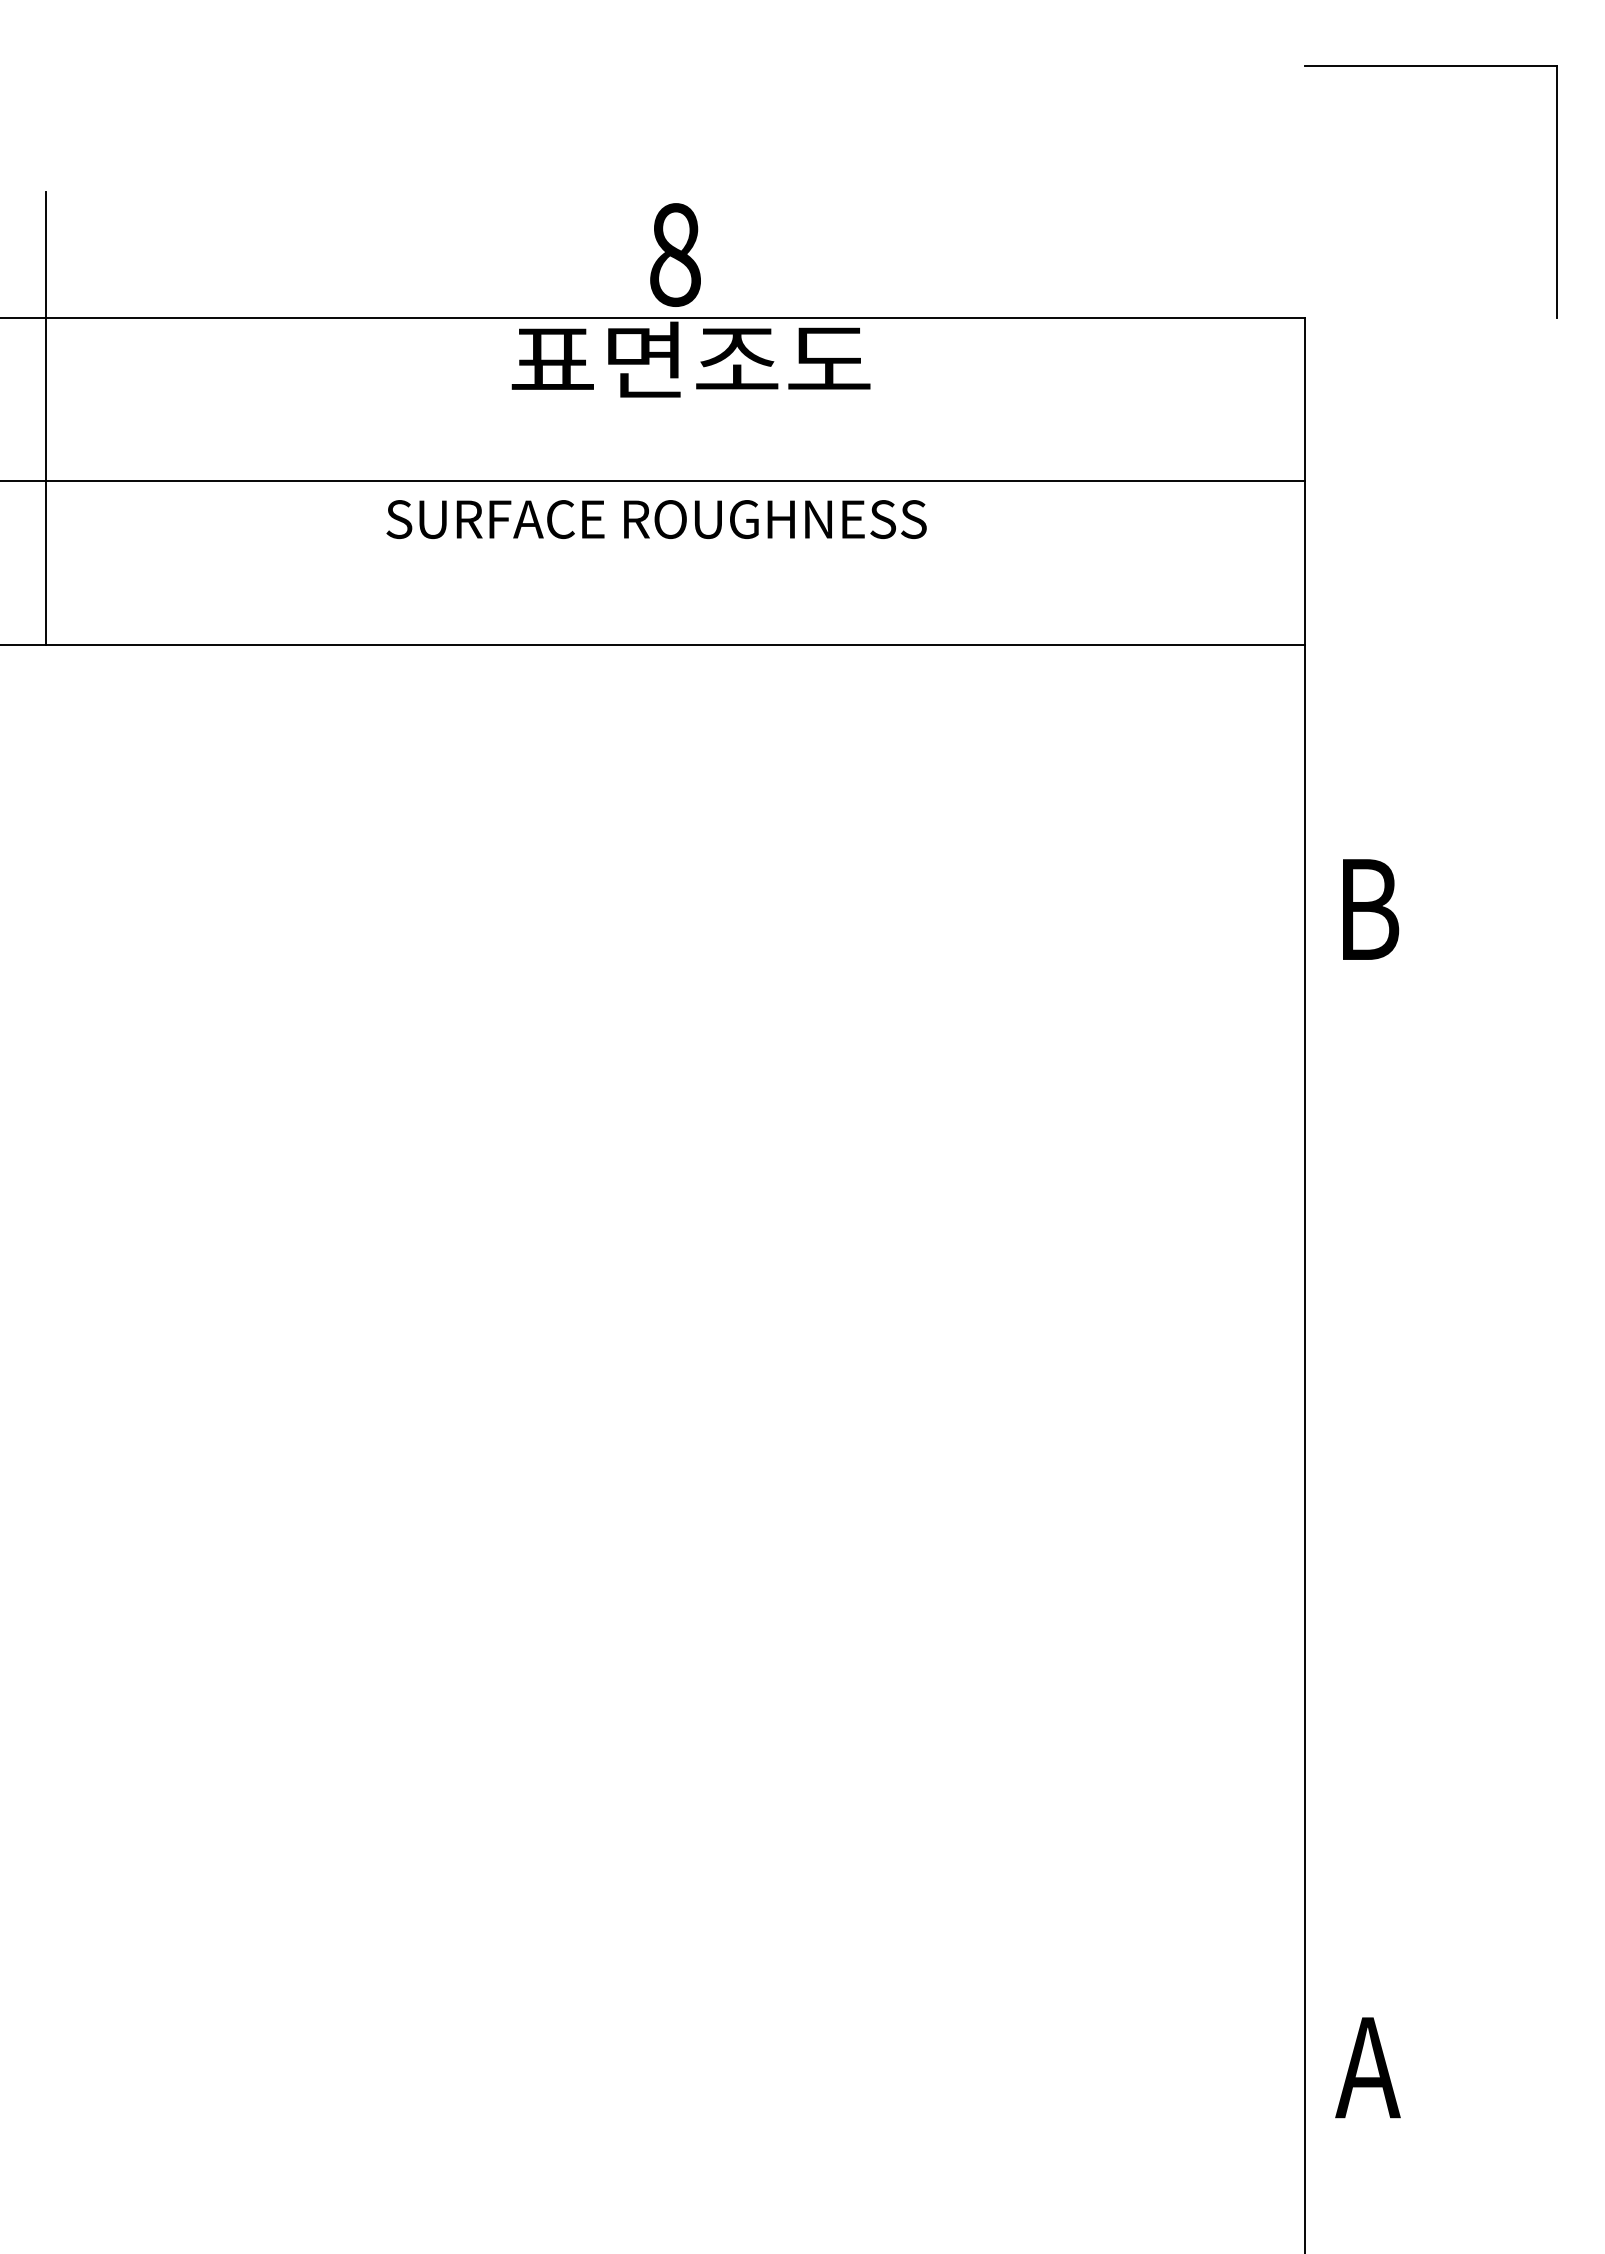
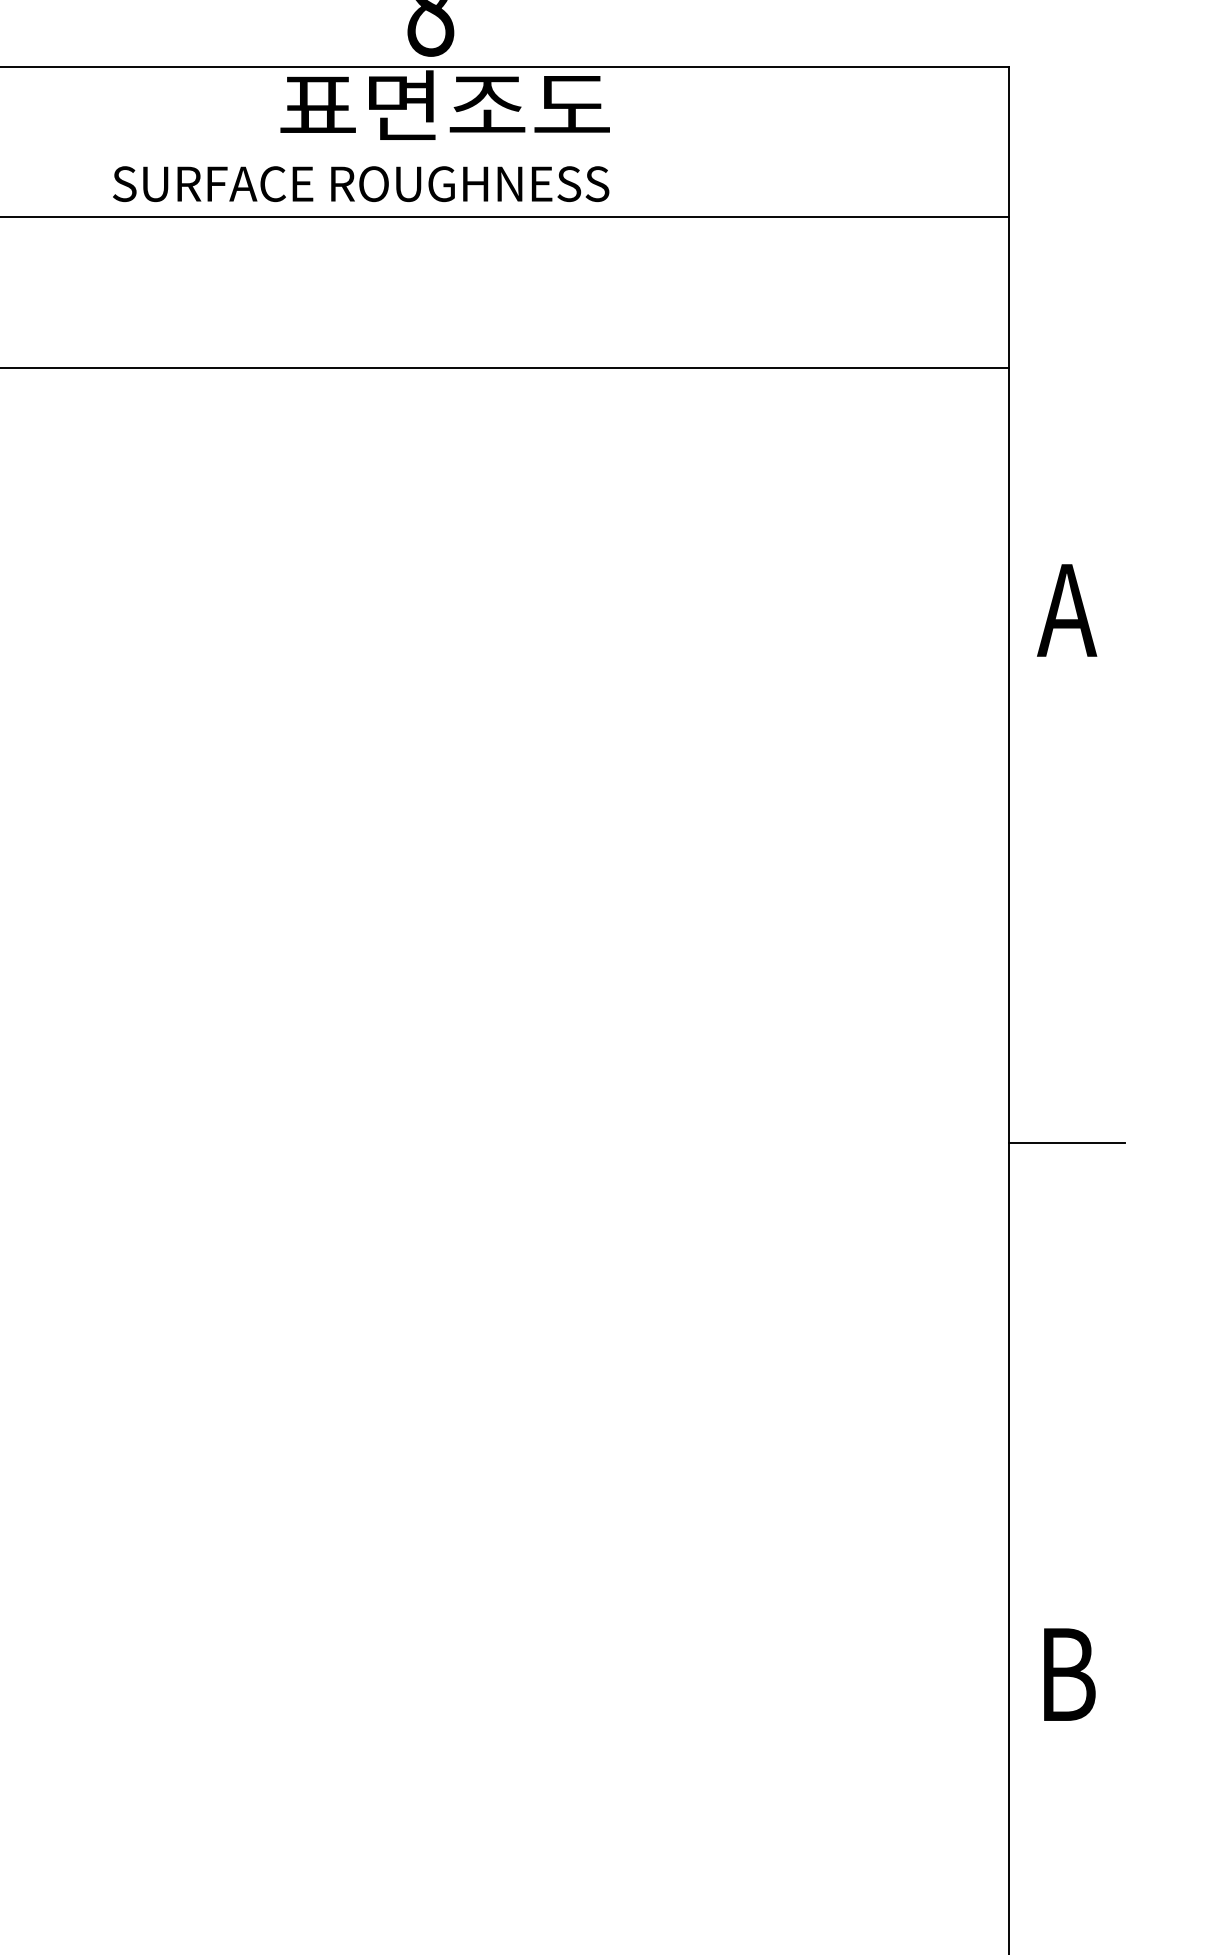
text: (656, 519) -> (361, 184), moved
text: (1367, 909) -> (1066, 610), B -> A
line: (1367, 1488) -> (1066, 1142), added
text: (1367, 2067) -> (1066, 1674), A -> B

